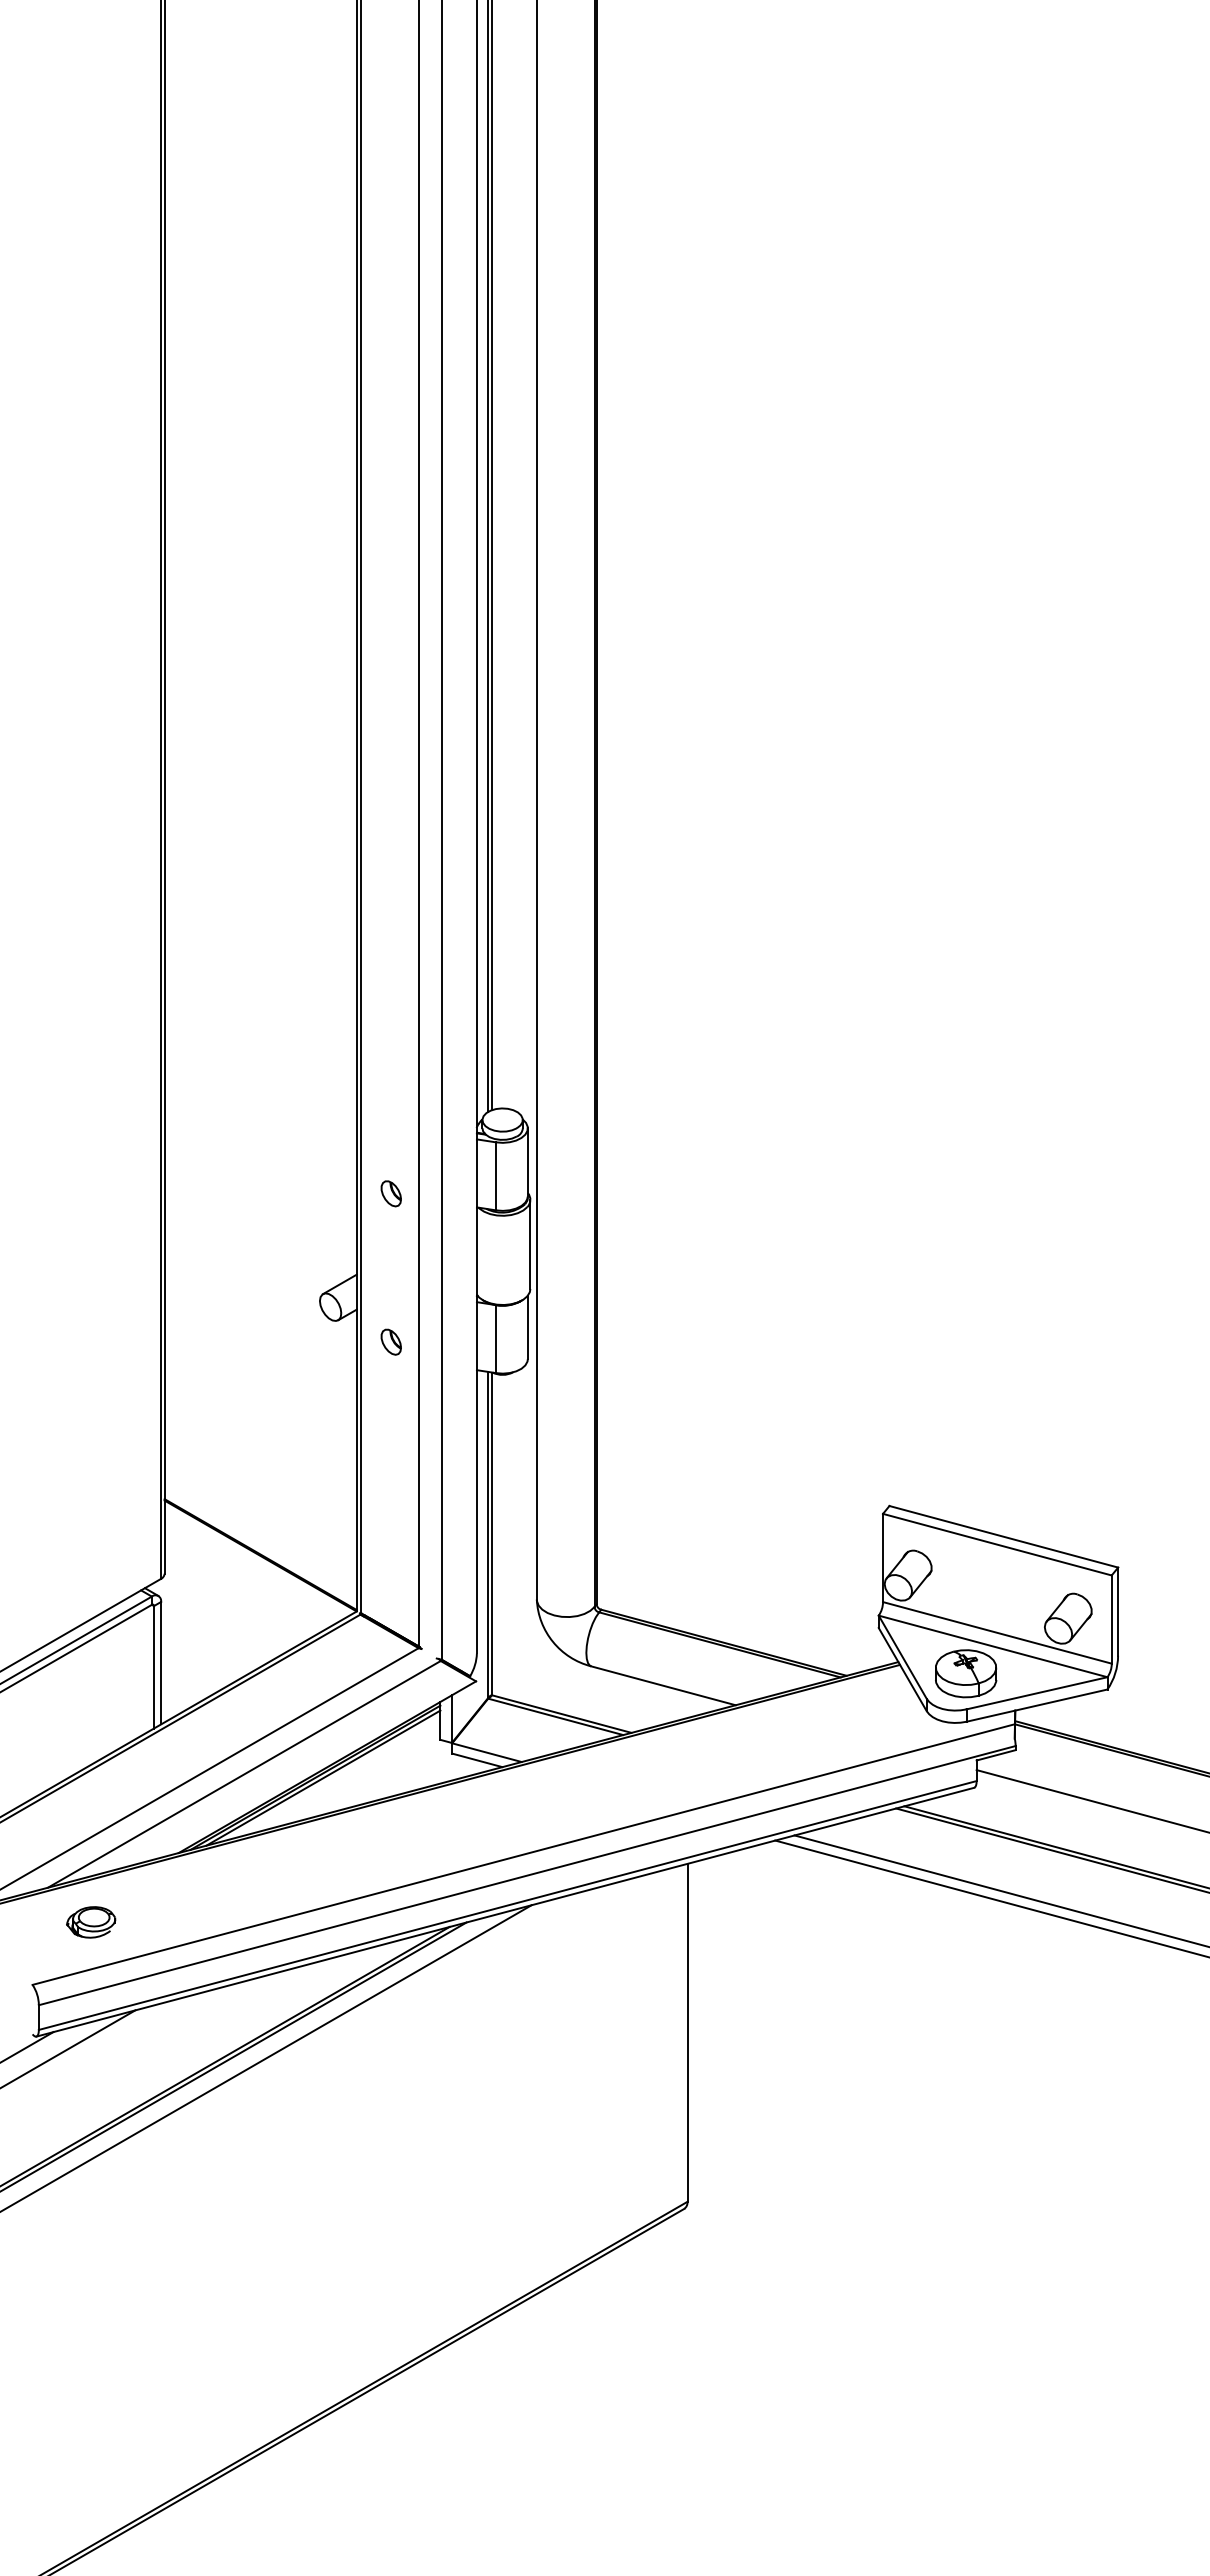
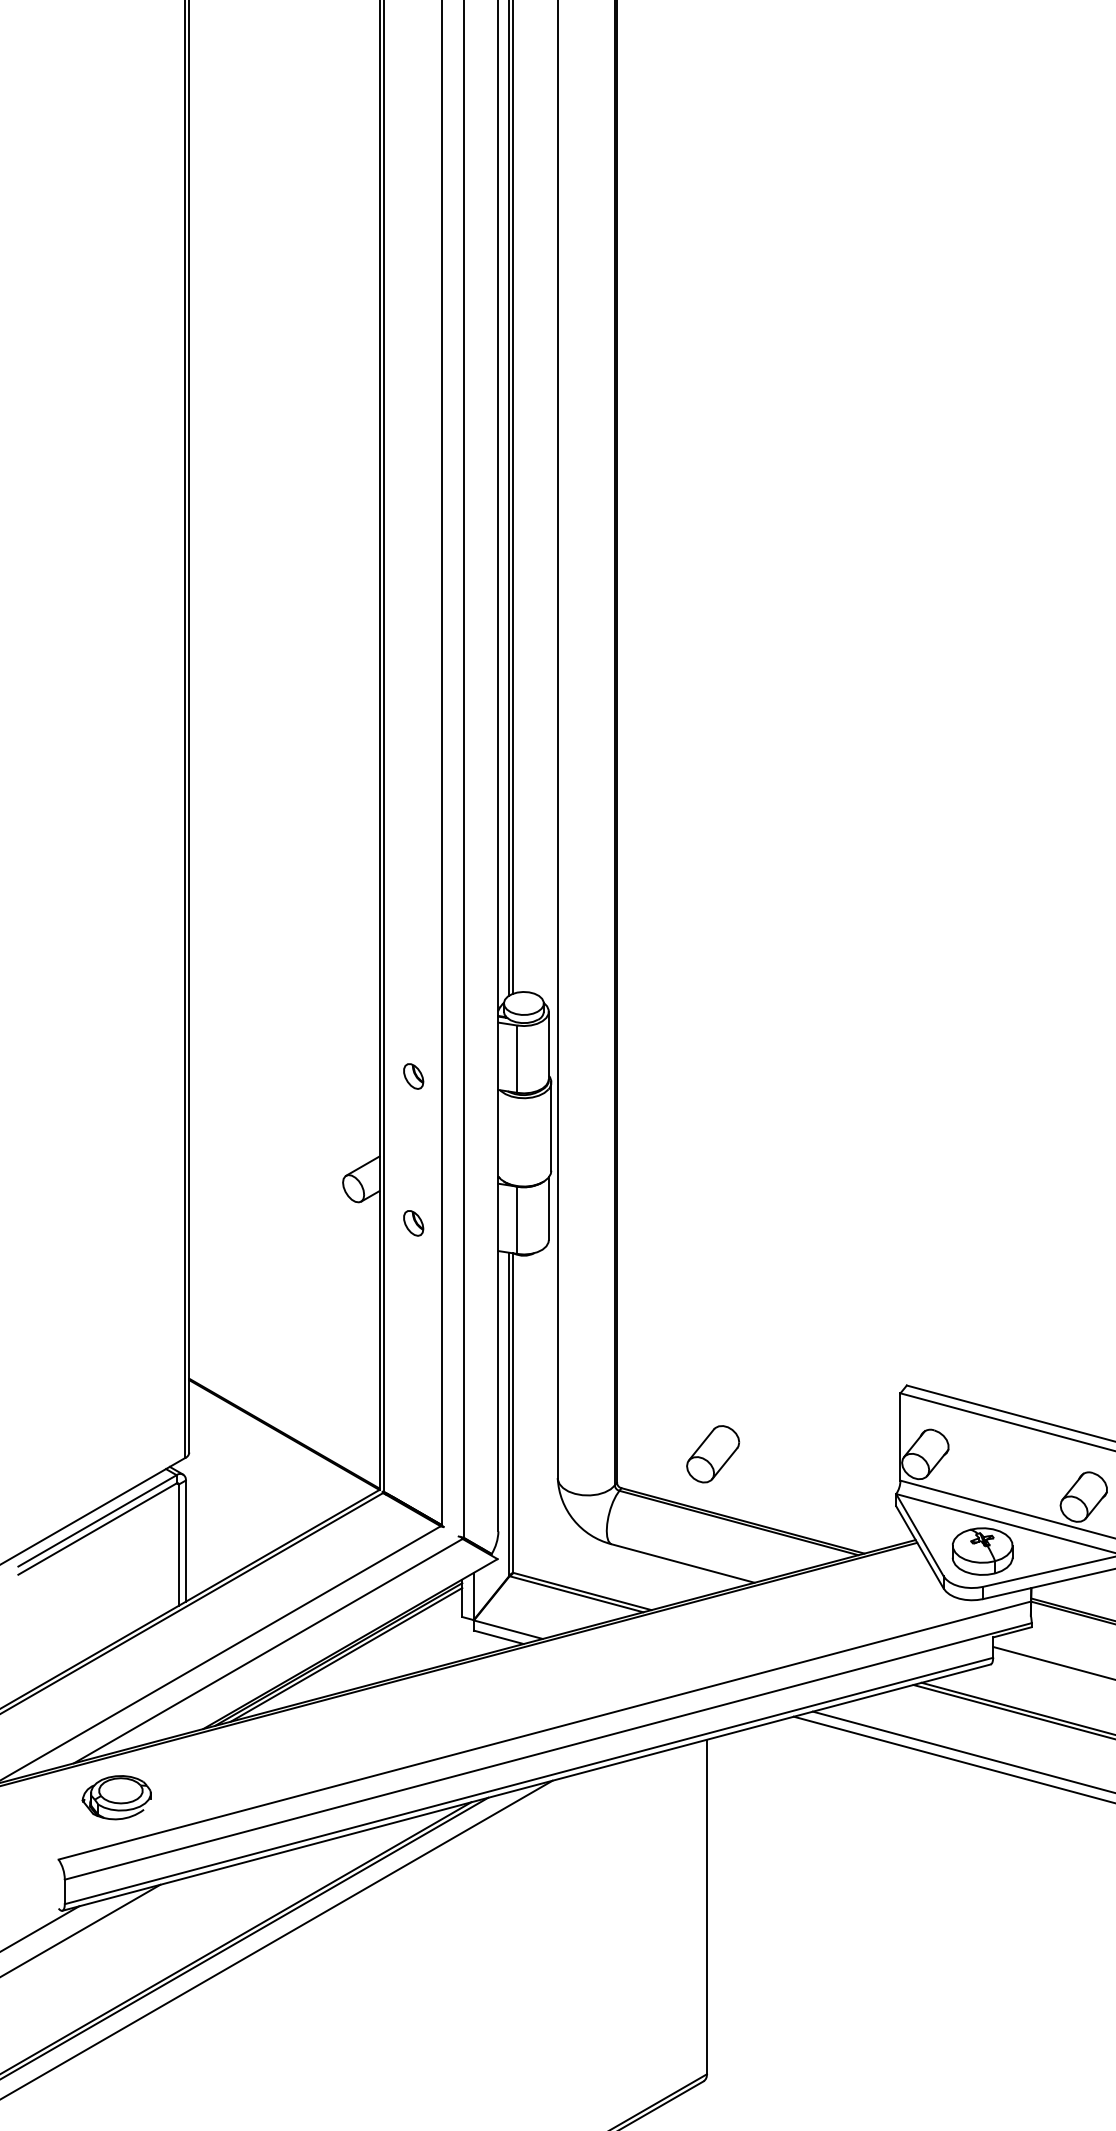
part: (693, 1575) -> (712, 1454), added
part: (90, 1922) -> (115, 1797), size x1.43

